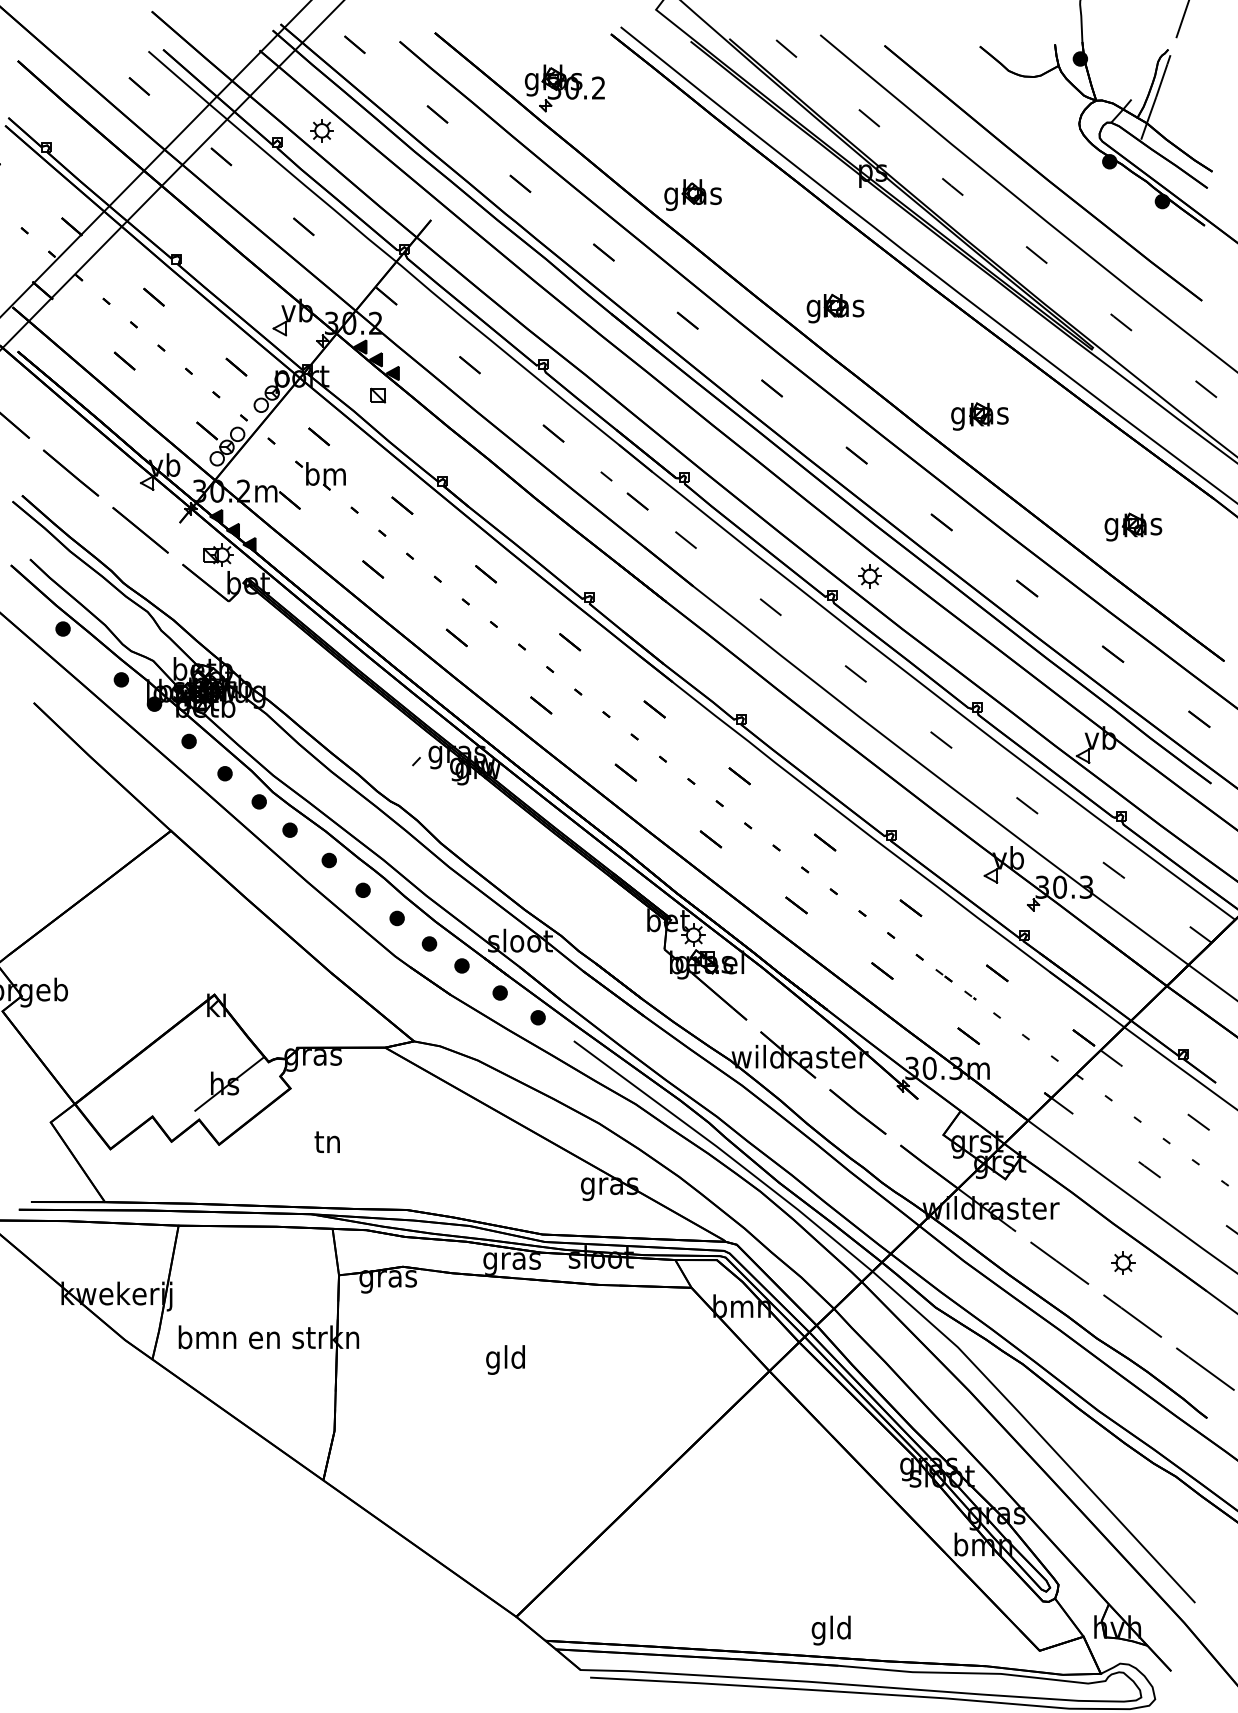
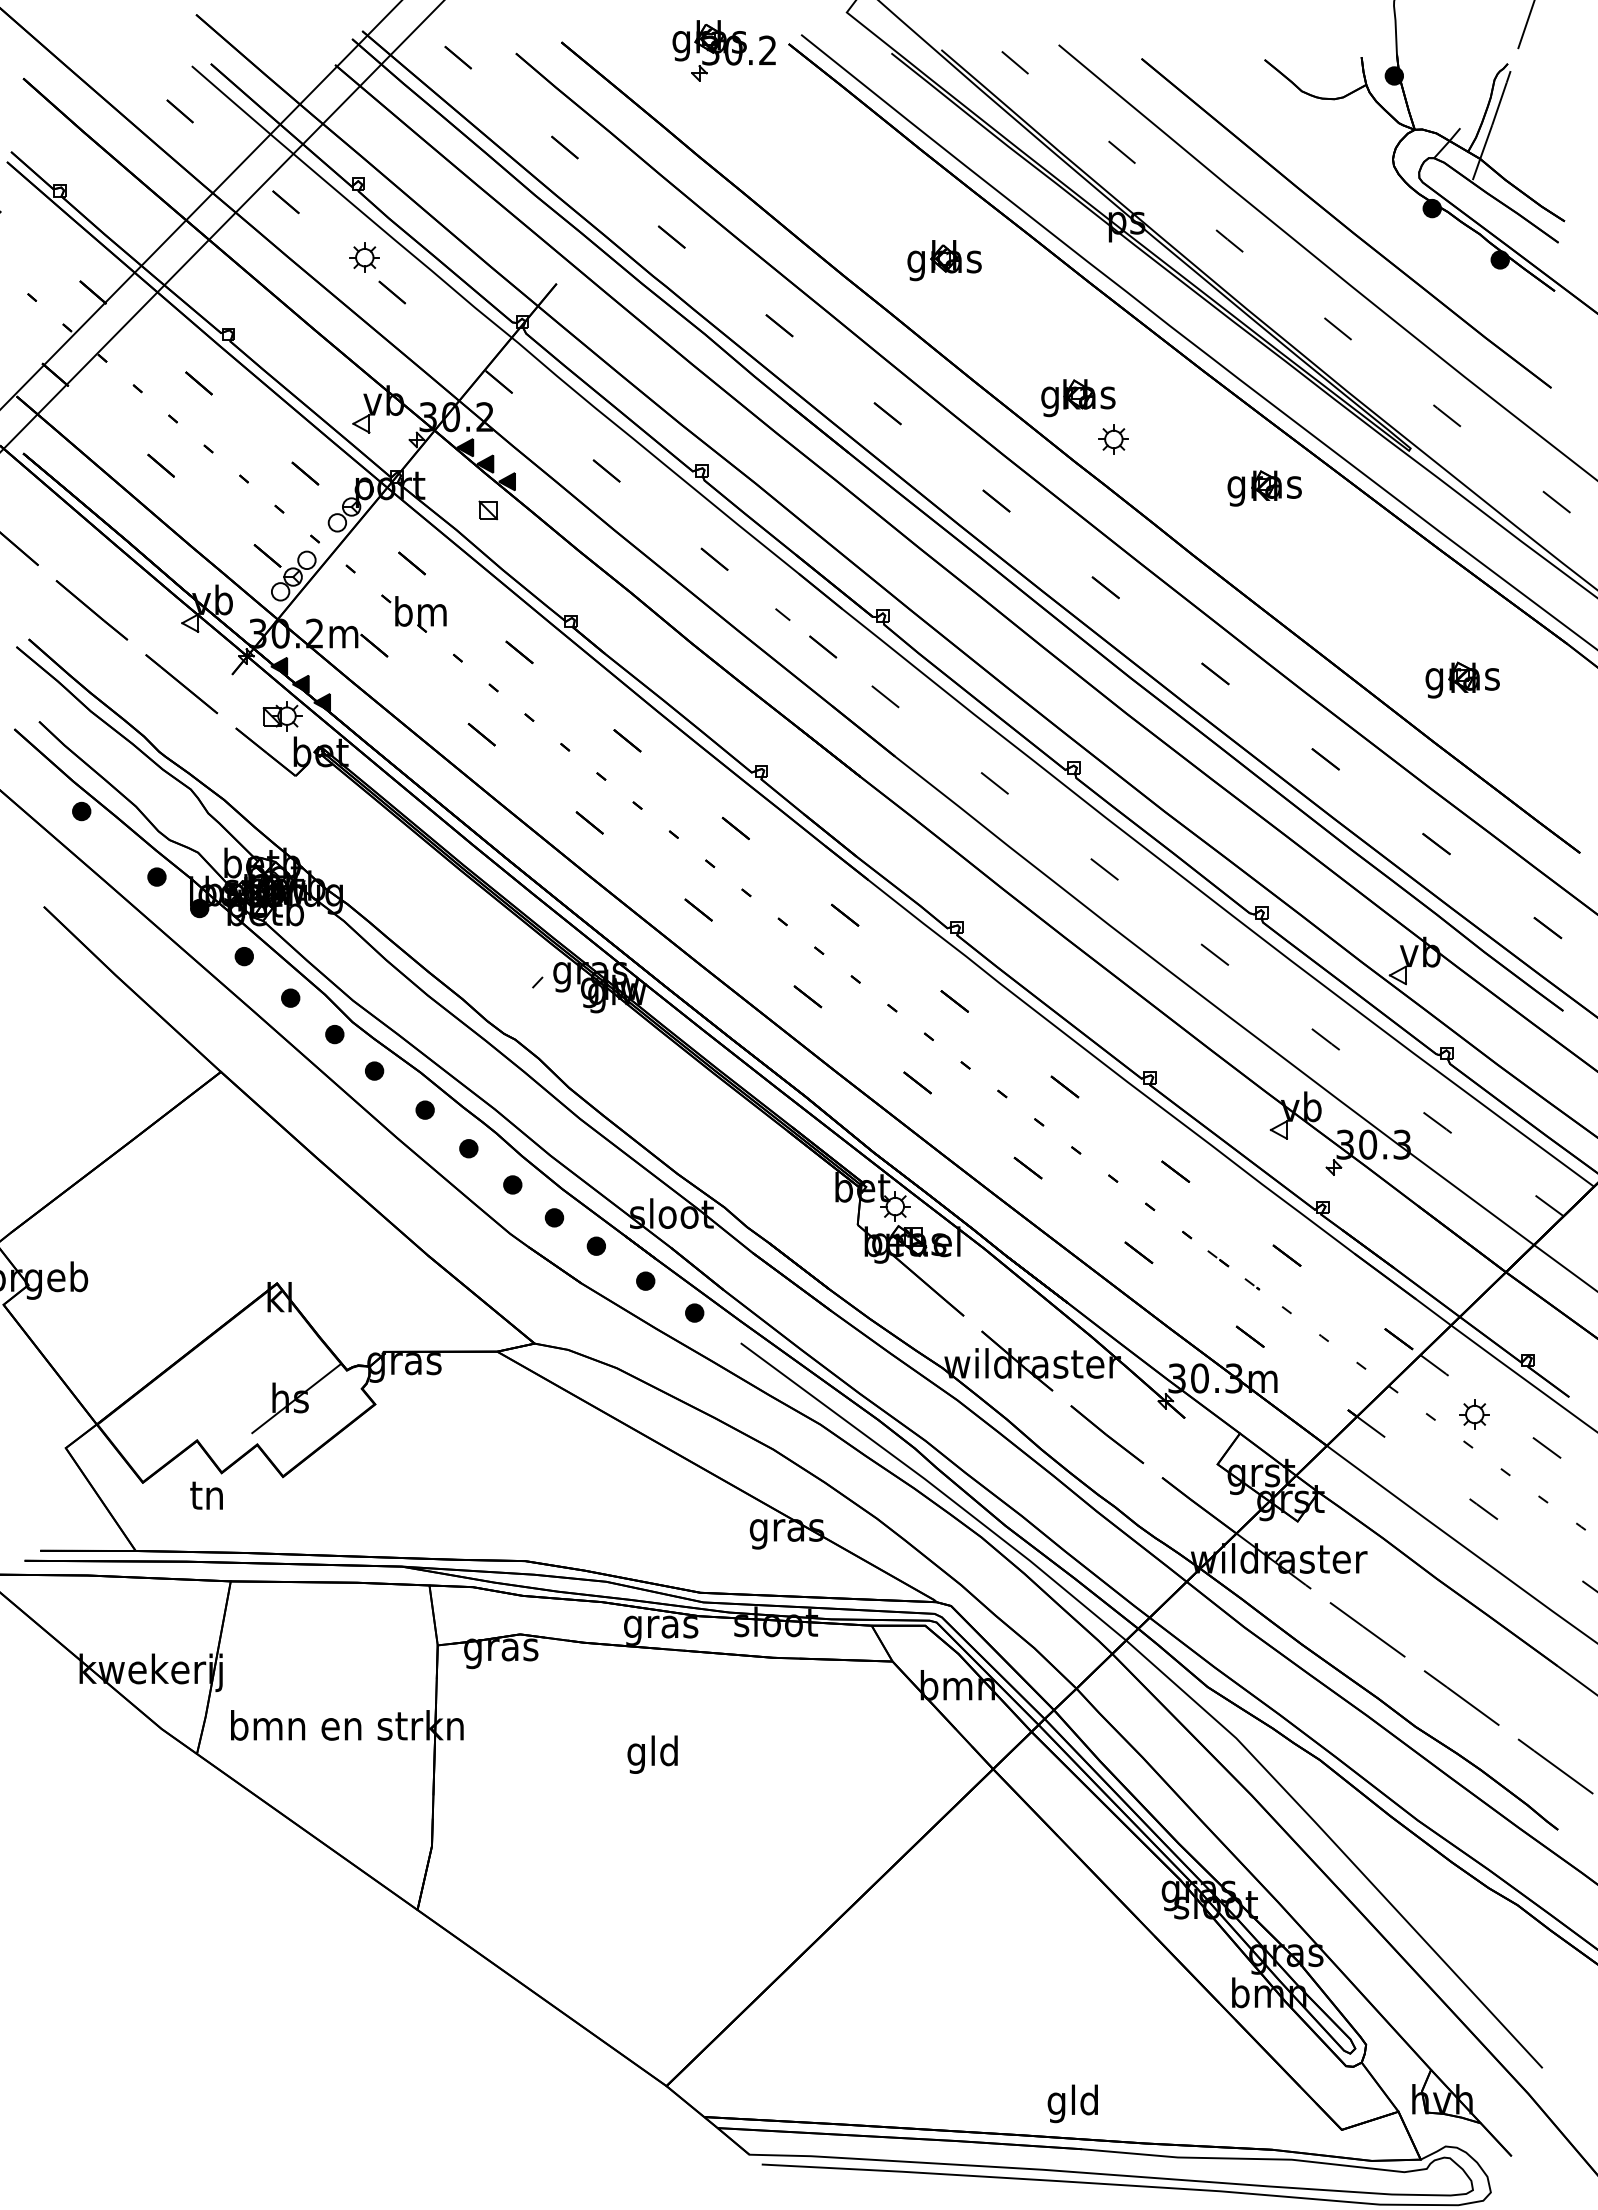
part: (564, 88) -> (723, 50), moved
part: (321, 130) -> (364, 257), moved
part: (693, 195) -> (944, 260), moved
part: (979, 416) -> (1264, 488), moved
part: (869, 576) -> (1113, 439), moved
text: (327, 1142) -> (206, 1495), moved
part: (1123, 1262) -> (1474, 1414), moved

